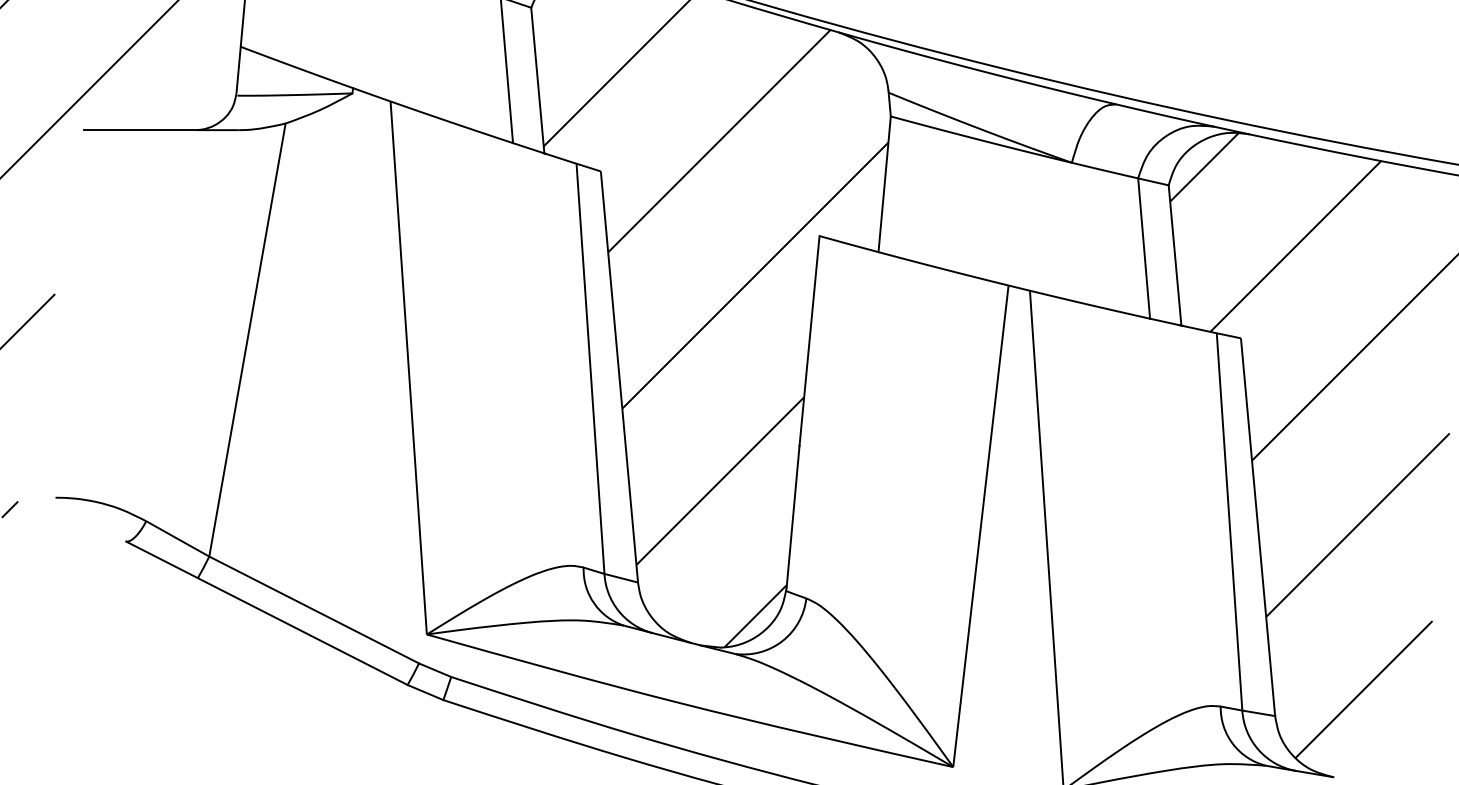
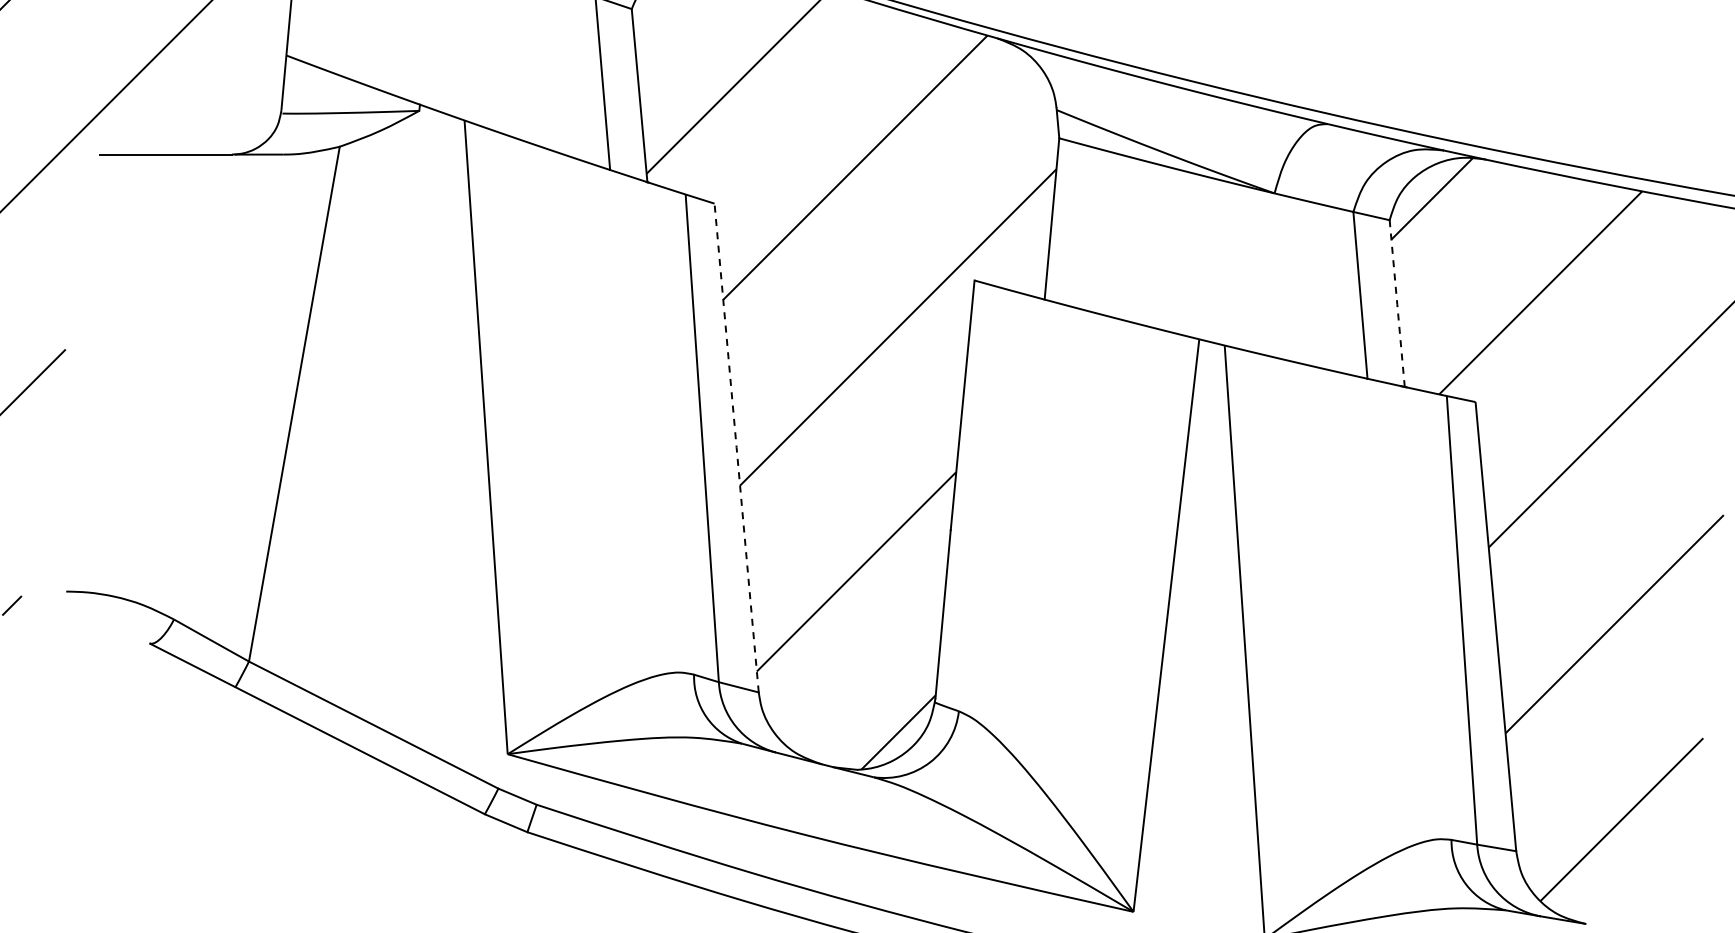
line: (1175, 256) -> (1397, 304), solid -> dashed
line: (619, 376) -> (736, 447), solid -> dashed

